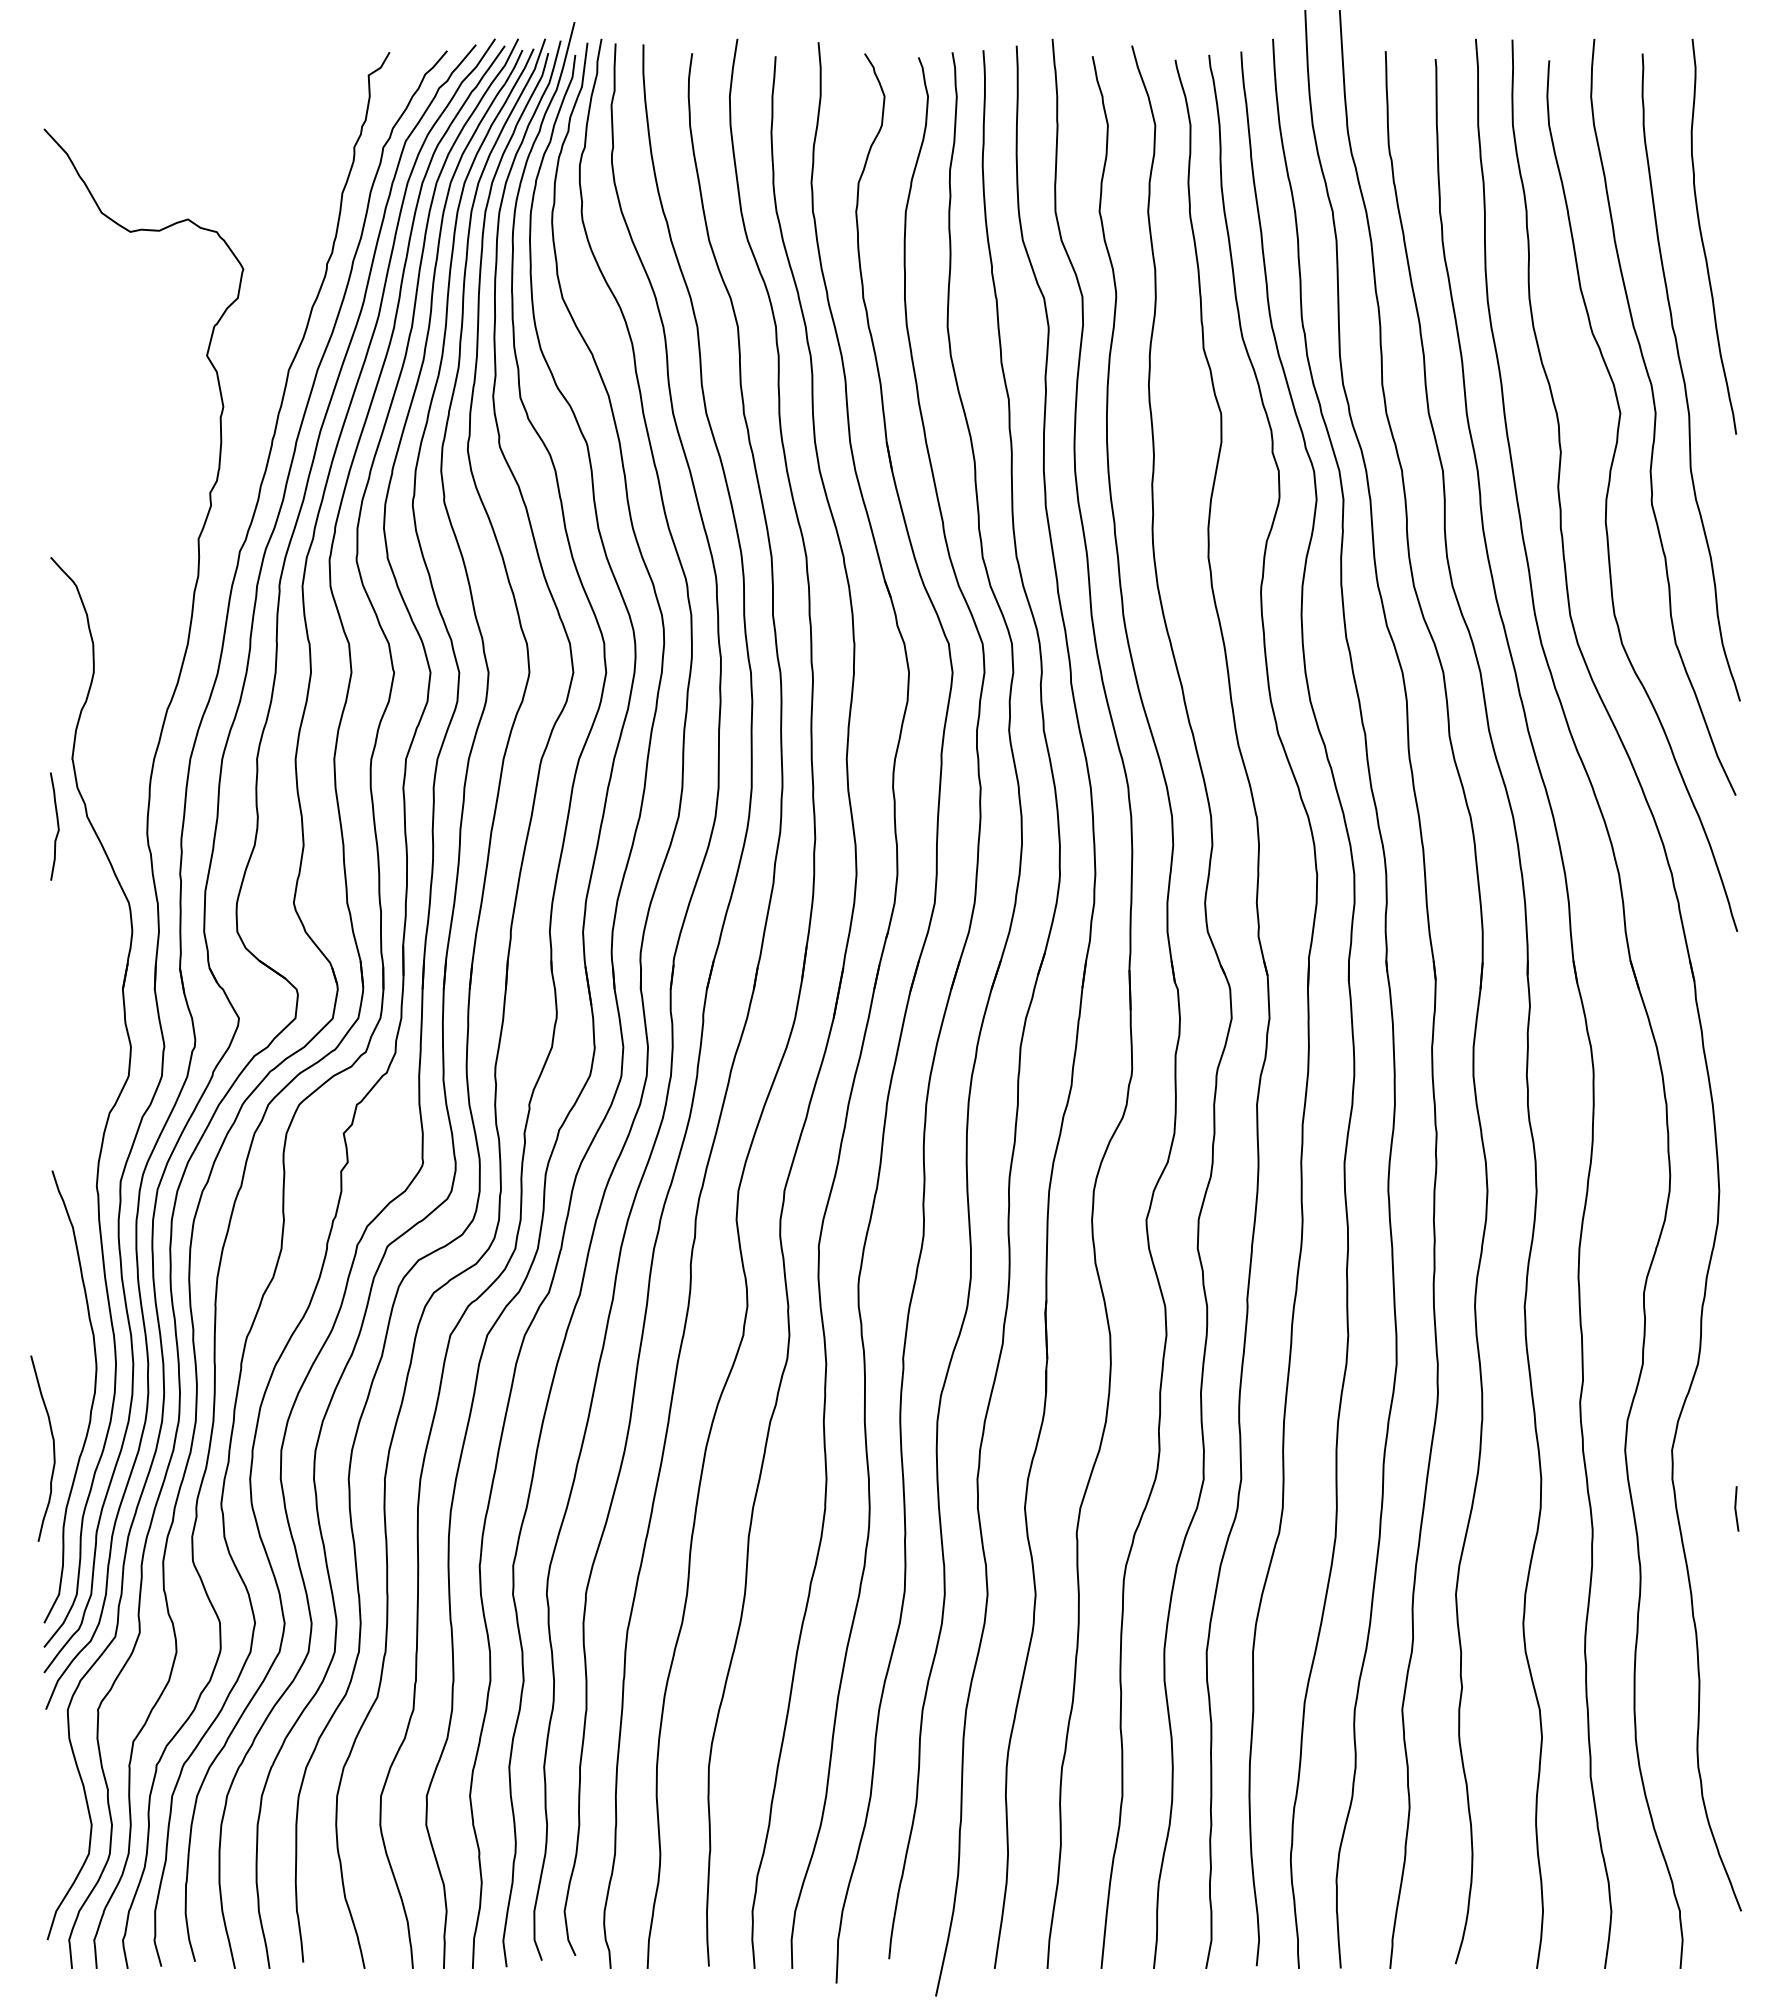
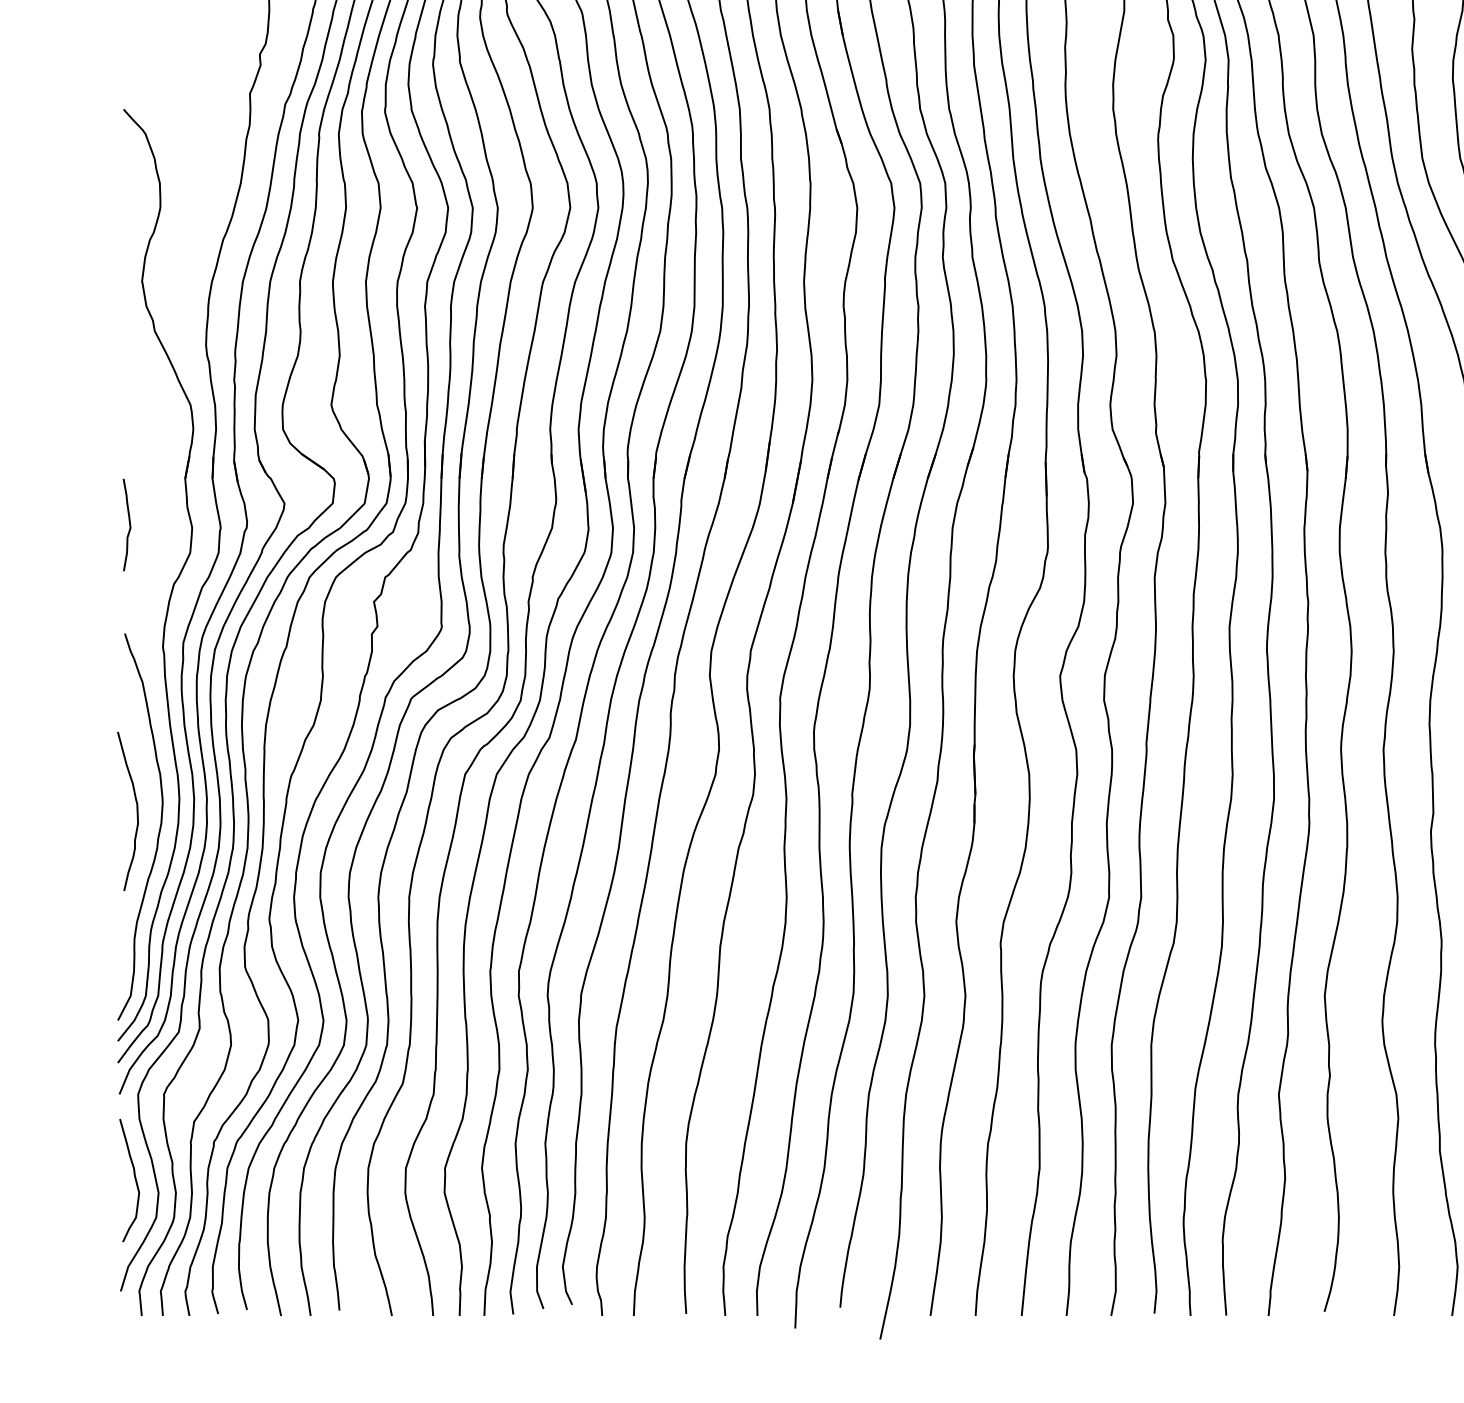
curve: (57, 826) -> (129, 524), moved
curve: (53, 1448) -> (137, 811), moved
curve: (63, 1807) -> (134, 1178), added

